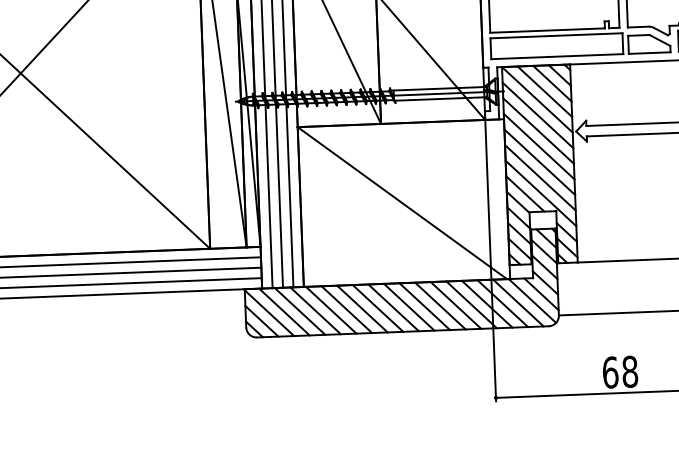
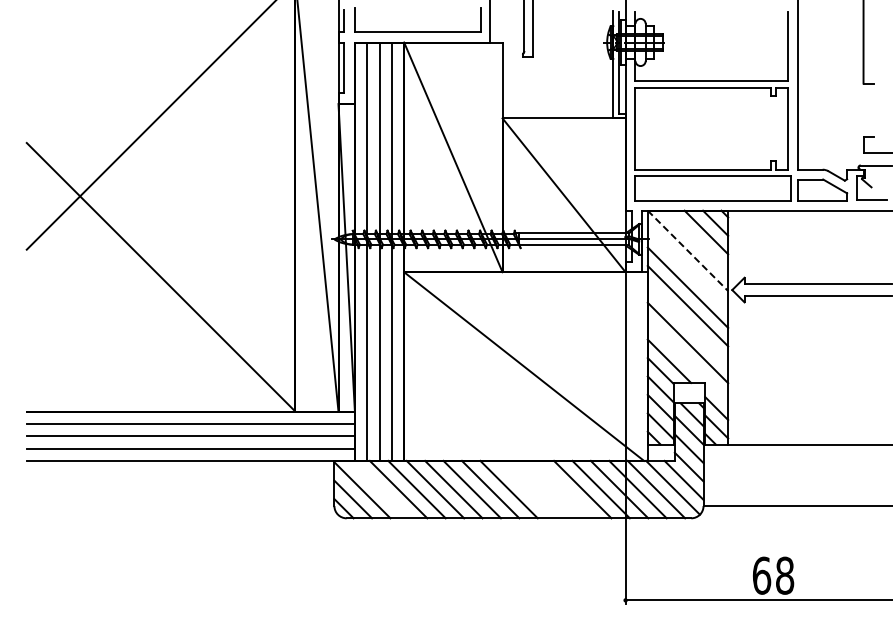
line: (545, 91) -> (697, 241), removed
line: (536, 99) -> (687, 250), solid -> dashed
line: (537, 115) -> (687, 269), removed
line: (539, 162) -> (687, 324), removed
line: (540, 193) -> (687, 361), removed
line: (440, 305) -> (564, 489), removed
line: (424, 306) -> (545, 489), removed
line: (409, 307) -> (527, 489), removed
line: (283, 311) -> (379, 489), removed

